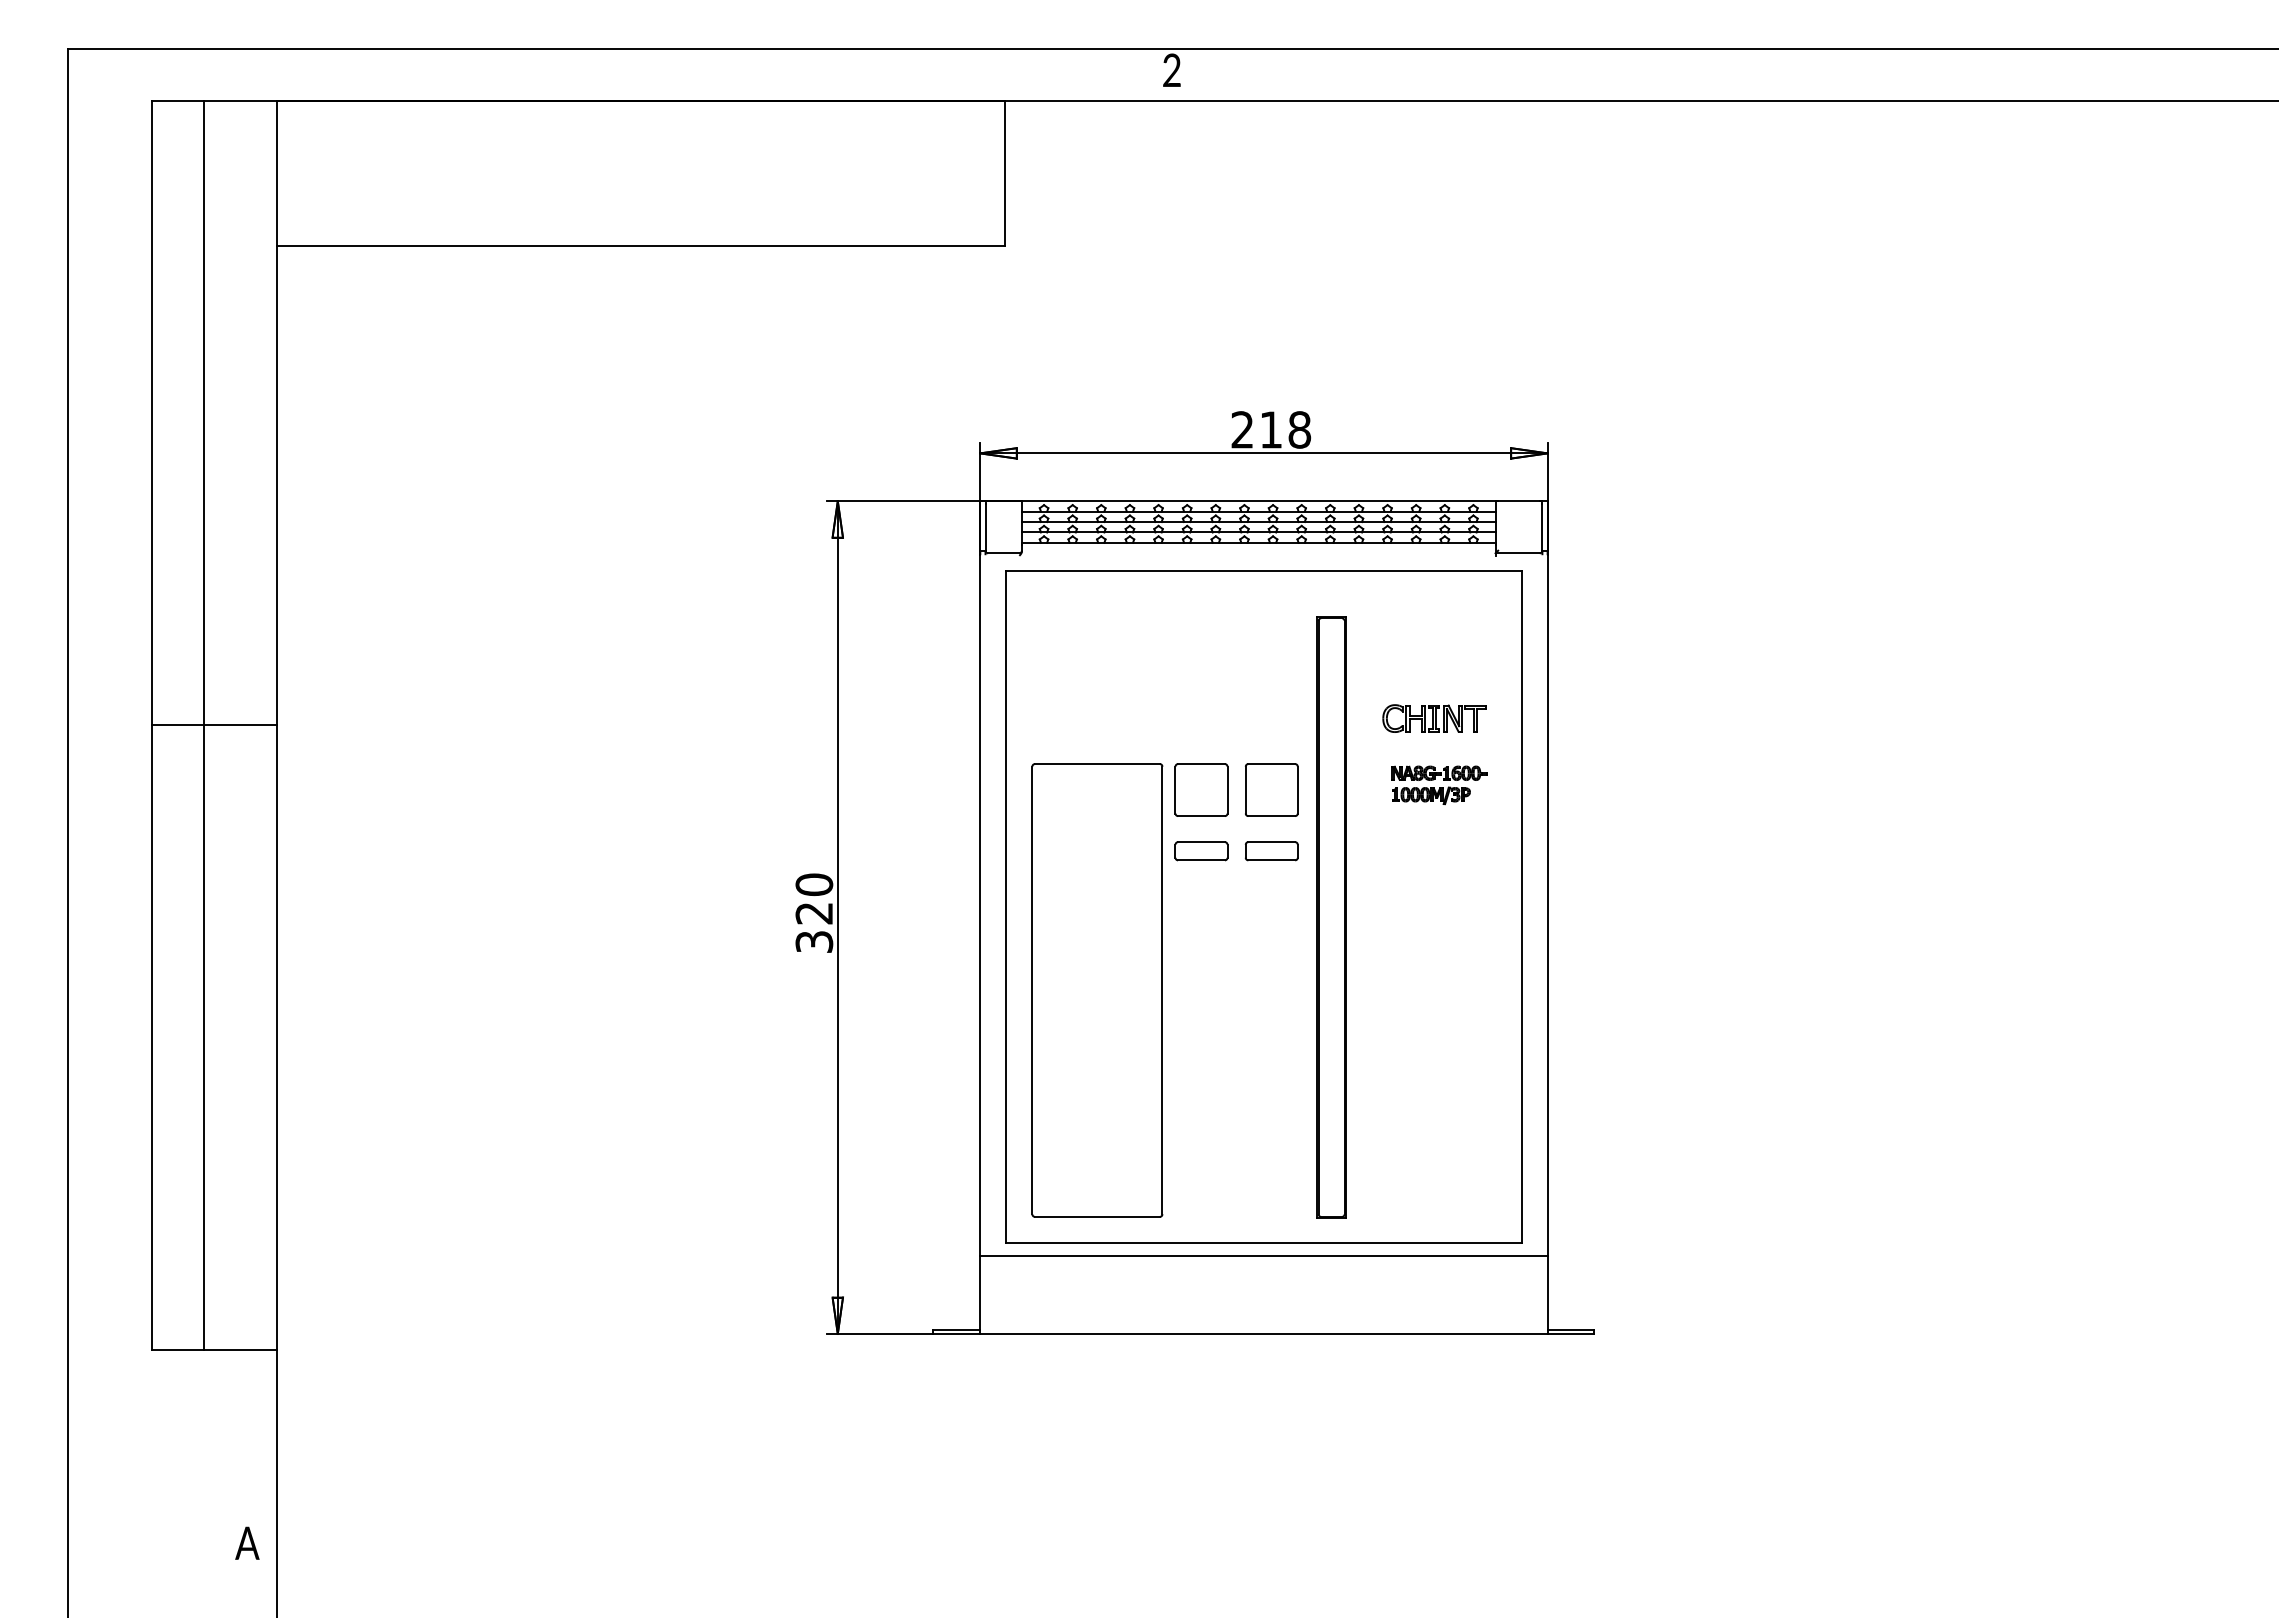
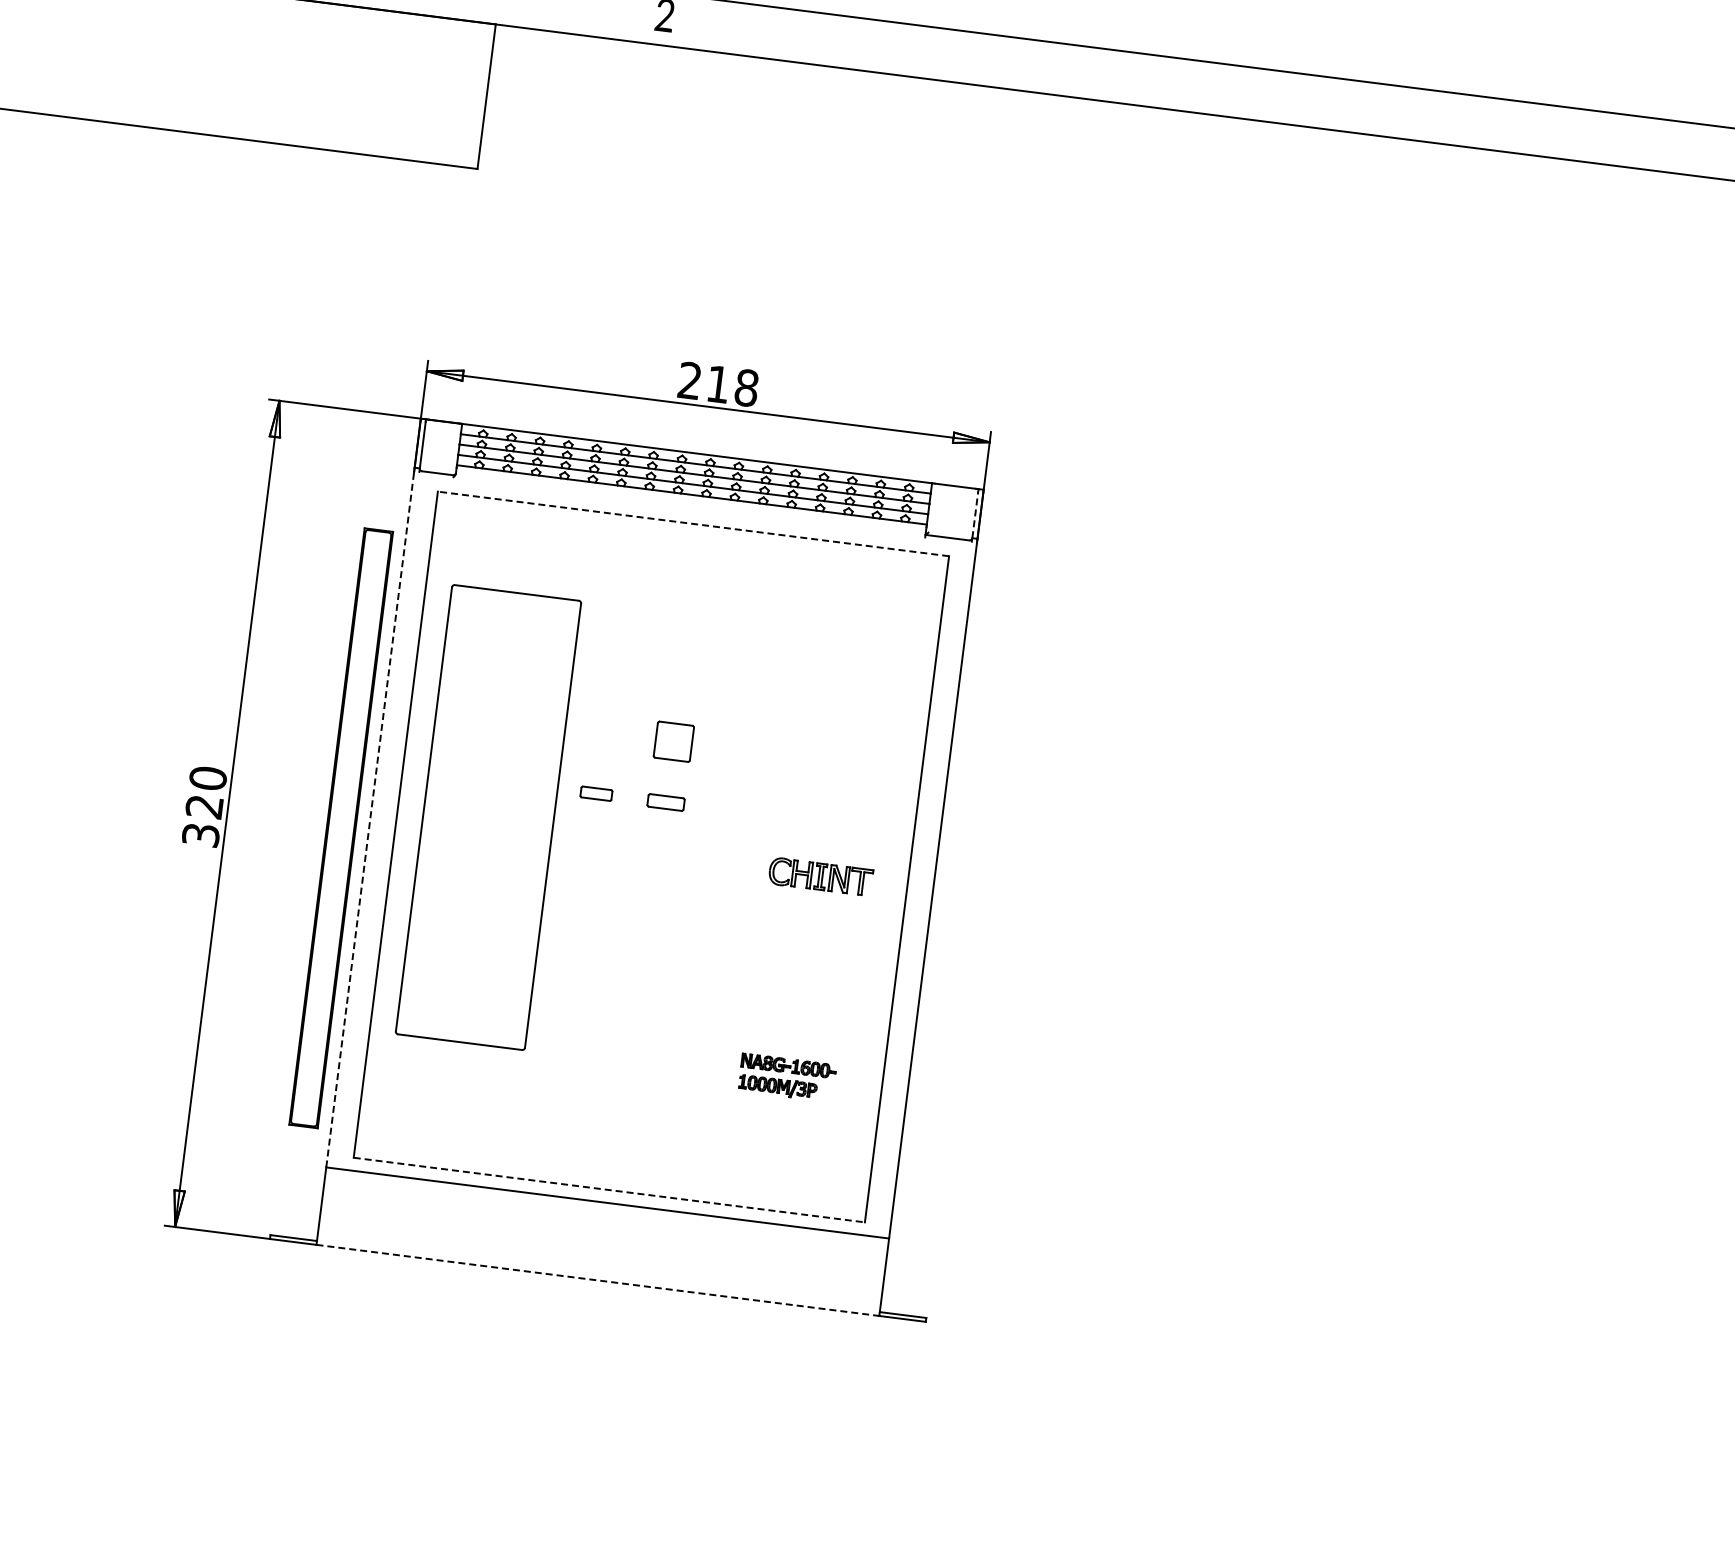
line: (1542, 526) -> (975, 514), solid -> dashed
line: (1263, 571) -> (693, 523), solid -> dashed
part: (1434, 718) -> (820, 876), moved
part: (1439, 785) -> (787, 1078), moved
part: (1201, 789) -> (604, 732), removed
part: (1271, 789) -> (673, 741), size x0.7
part: (1201, 851) -> (596, 793), size x0.6
part: (1271, 851) -> (665, 802), size x0.7
line: (980, 905) -> (370, 819), solid -> dashed
part: (1331, 917) -> (341, 828), moved
part: (1097, 990) -> (488, 817), moved
line: (1263, 1242) -> (608, 1189), solid -> dashed
line: (1263, 1333) -> (597, 1279), solid -> dashed

